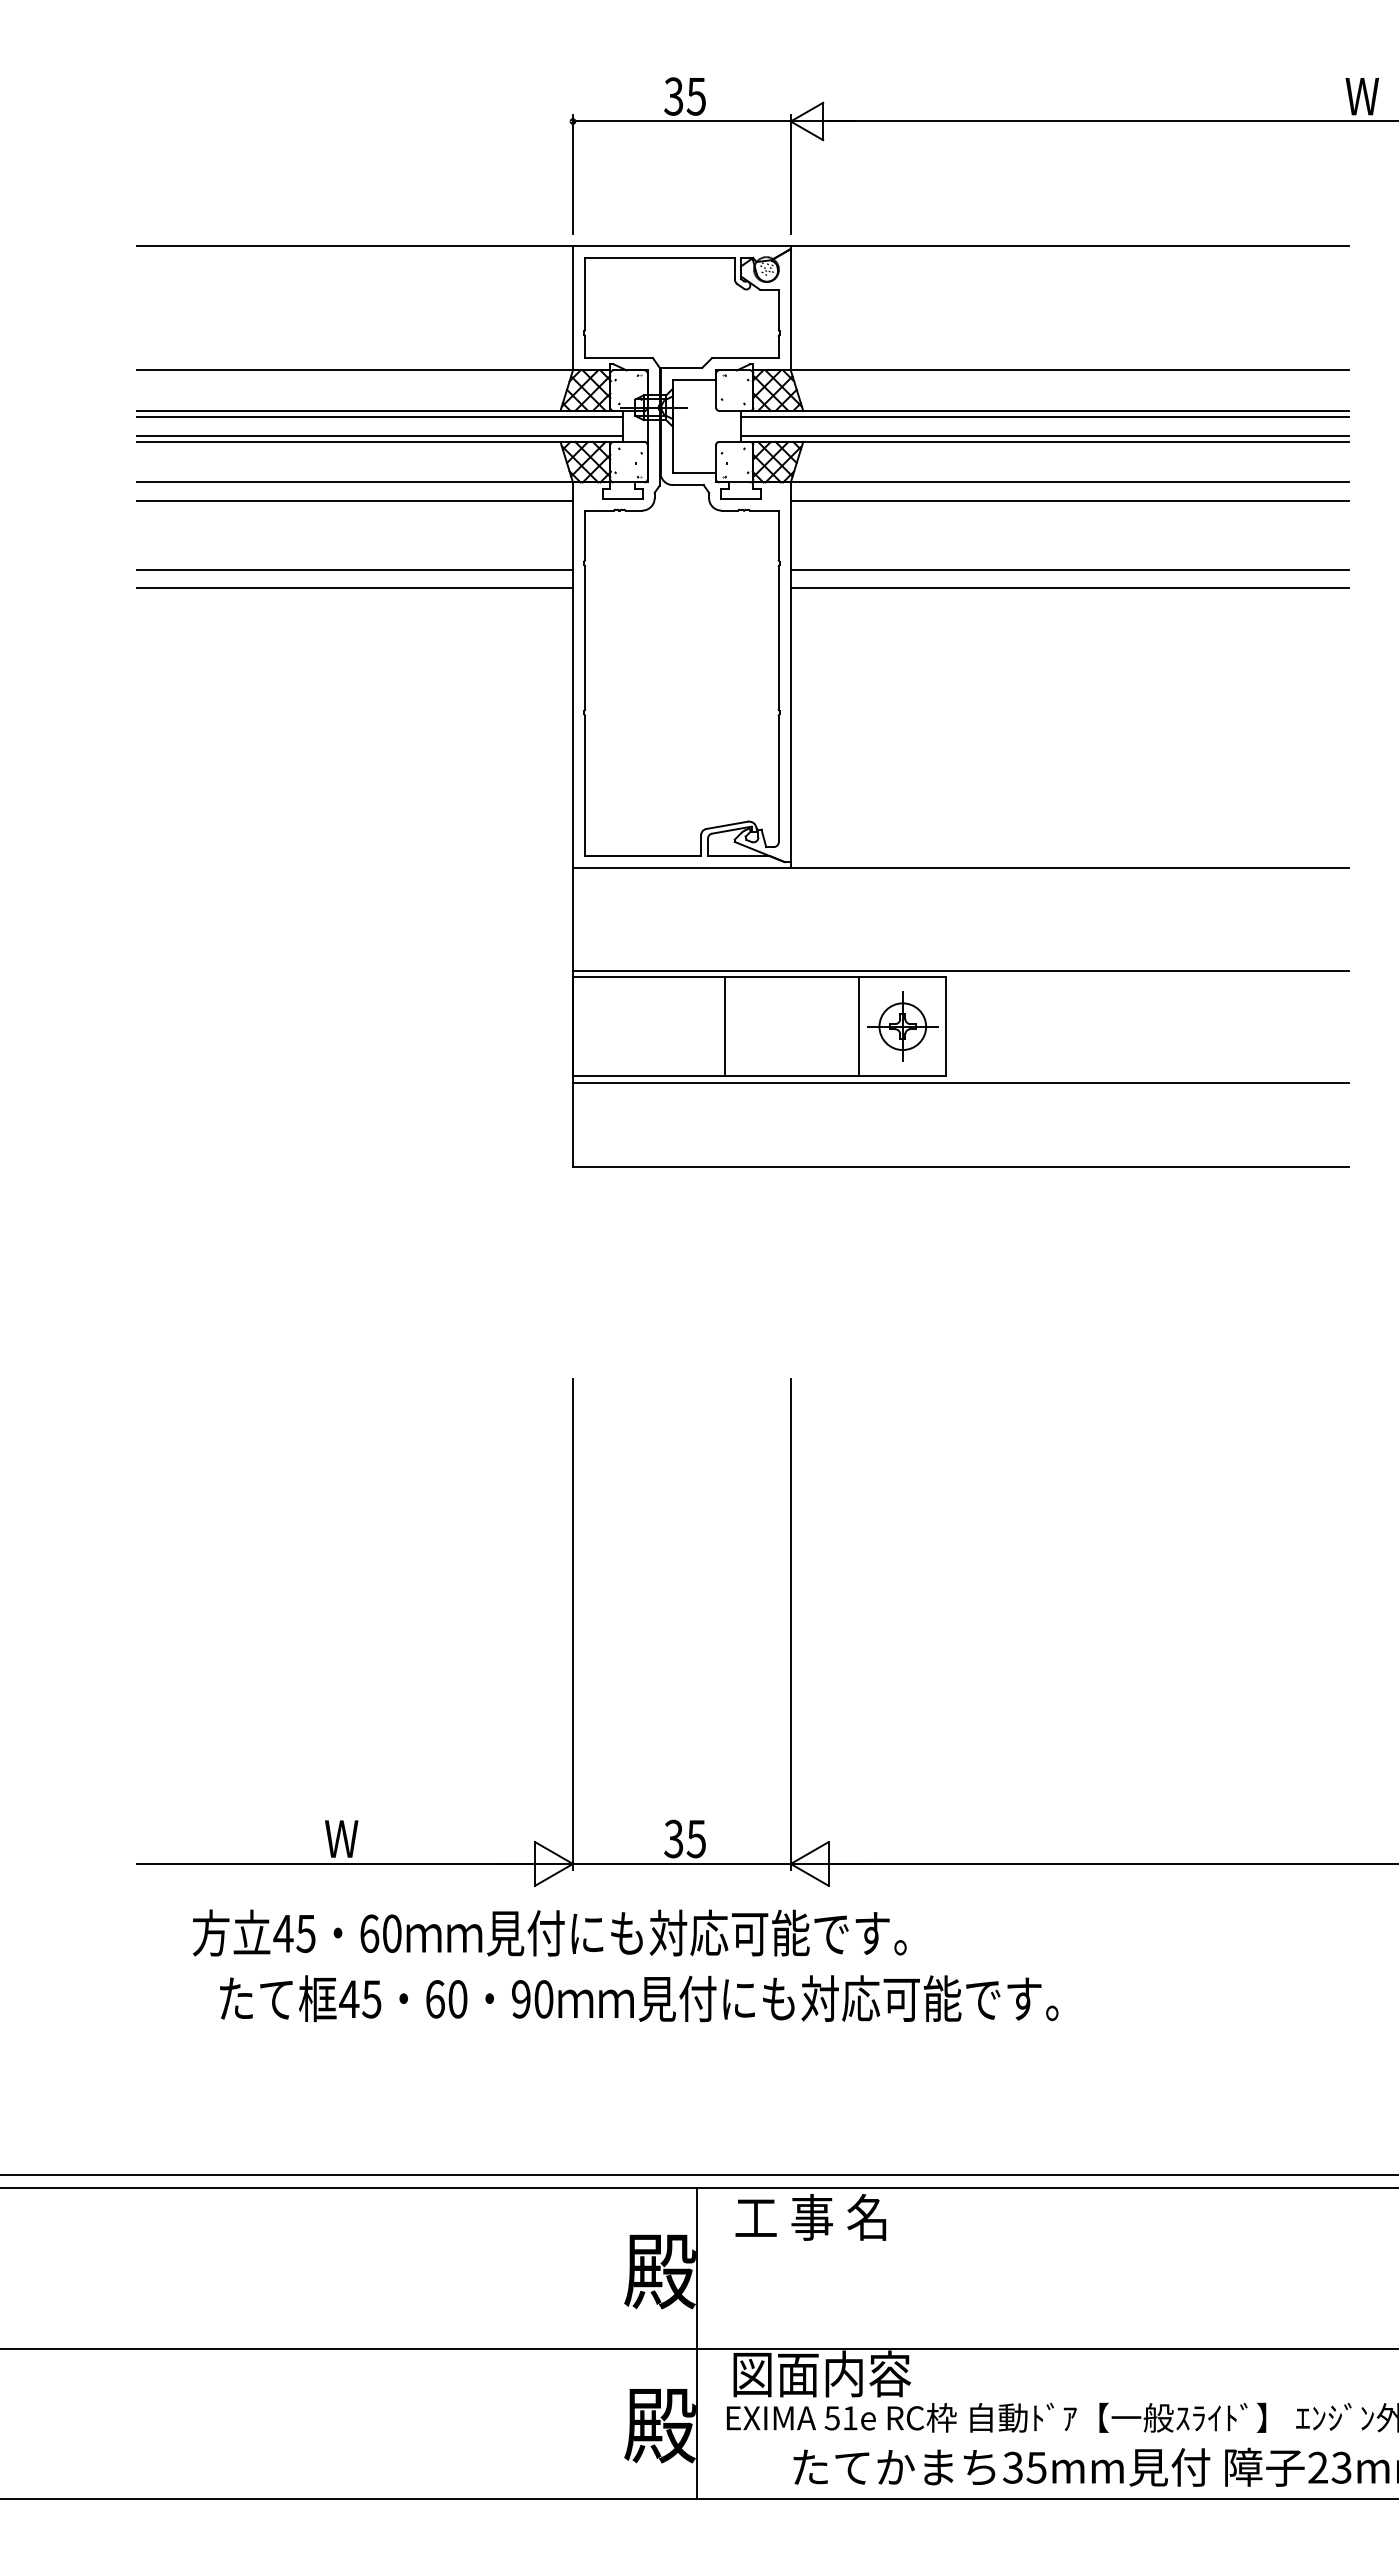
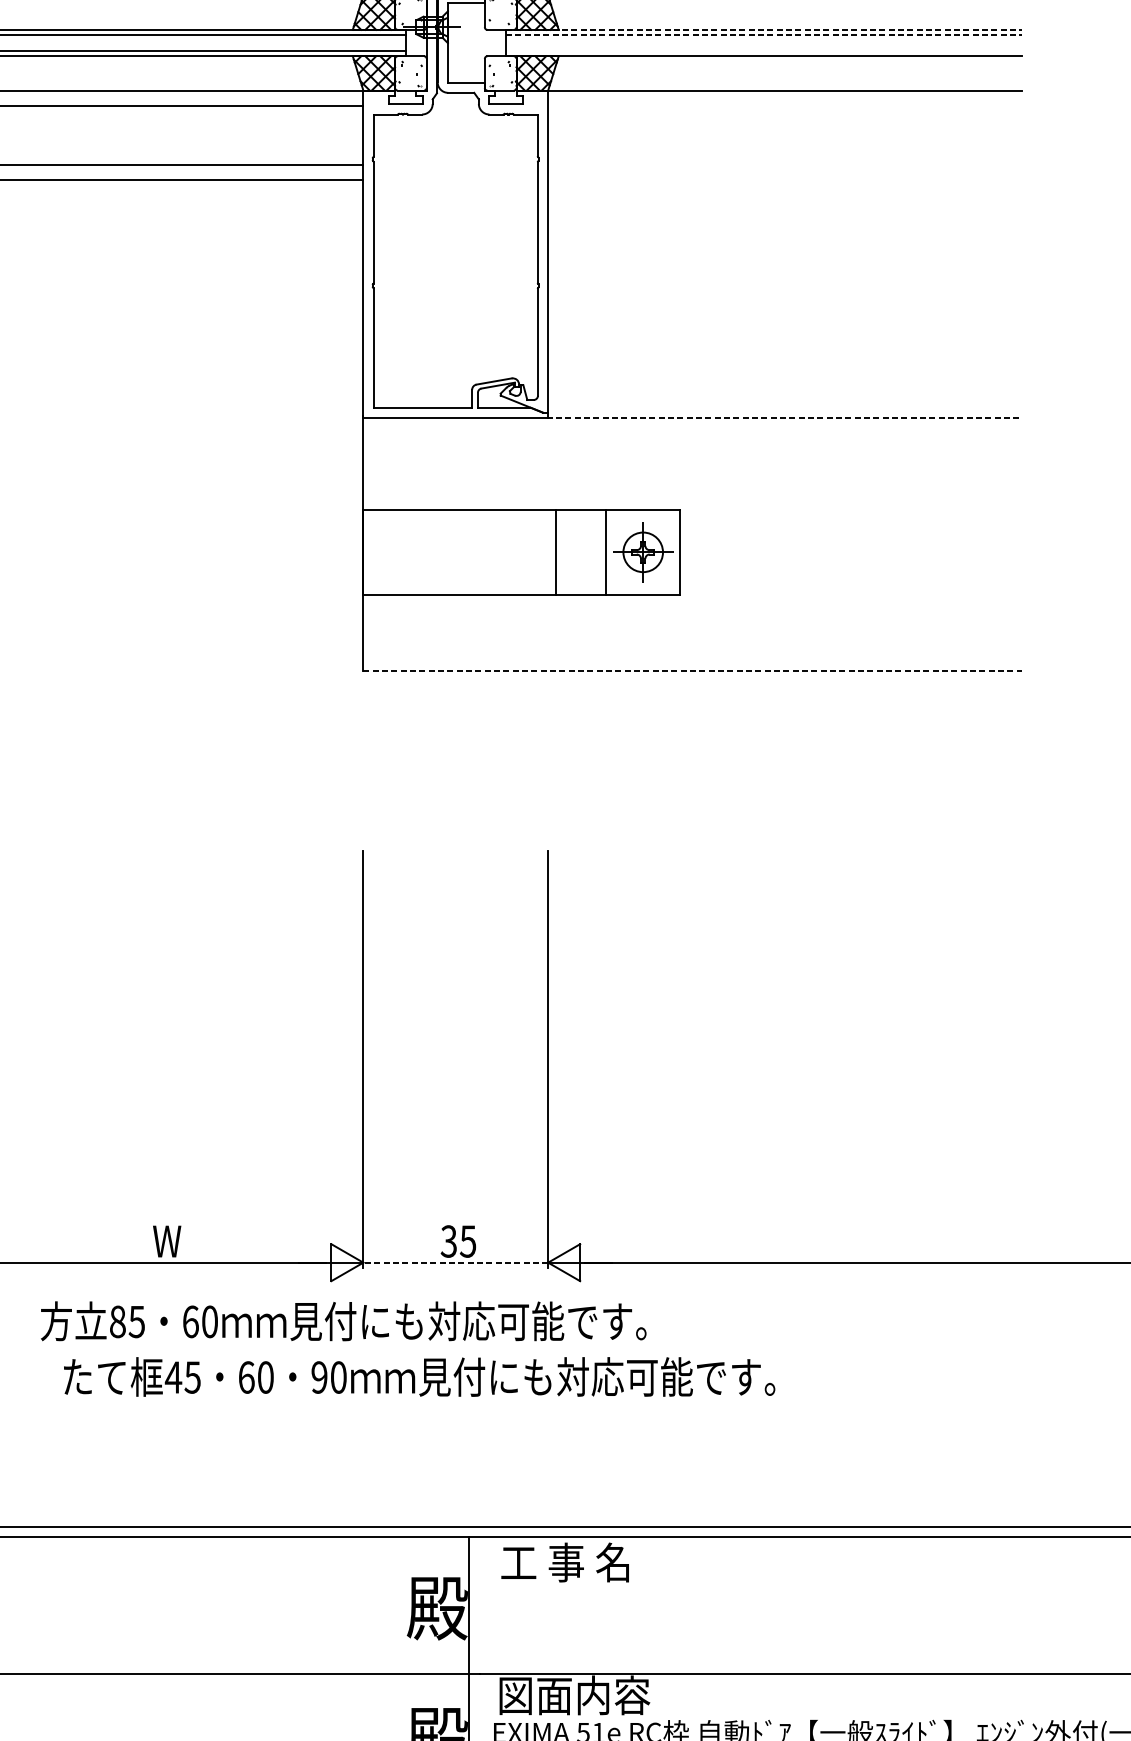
line: (1045, 410) -> (764, 29), solid -> dashed
line: (1045, 417) -> (764, 35), solid -> dashed
line: (1045, 435) -> (764, 50), removed
line: (1069, 501) -> (784, 106), removed
line: (1069, 569) -> (784, 164), removed
line: (1069, 588) -> (784, 180), removed
line: (1069, 868) -> (784, 418), solid -> dashed
line: (960, 970) -> (692, 504), removed
line: (725, 1026) -> (556, 552), moved
line: (960, 1082) -> (692, 599), removed
line: (961, 1166) -> (693, 670), solid -> dashed
line: (681, 1863) -> (455, 1262), solid -> dashed
text: (283, 1933) -> (117, 1321), 45 -> 85

